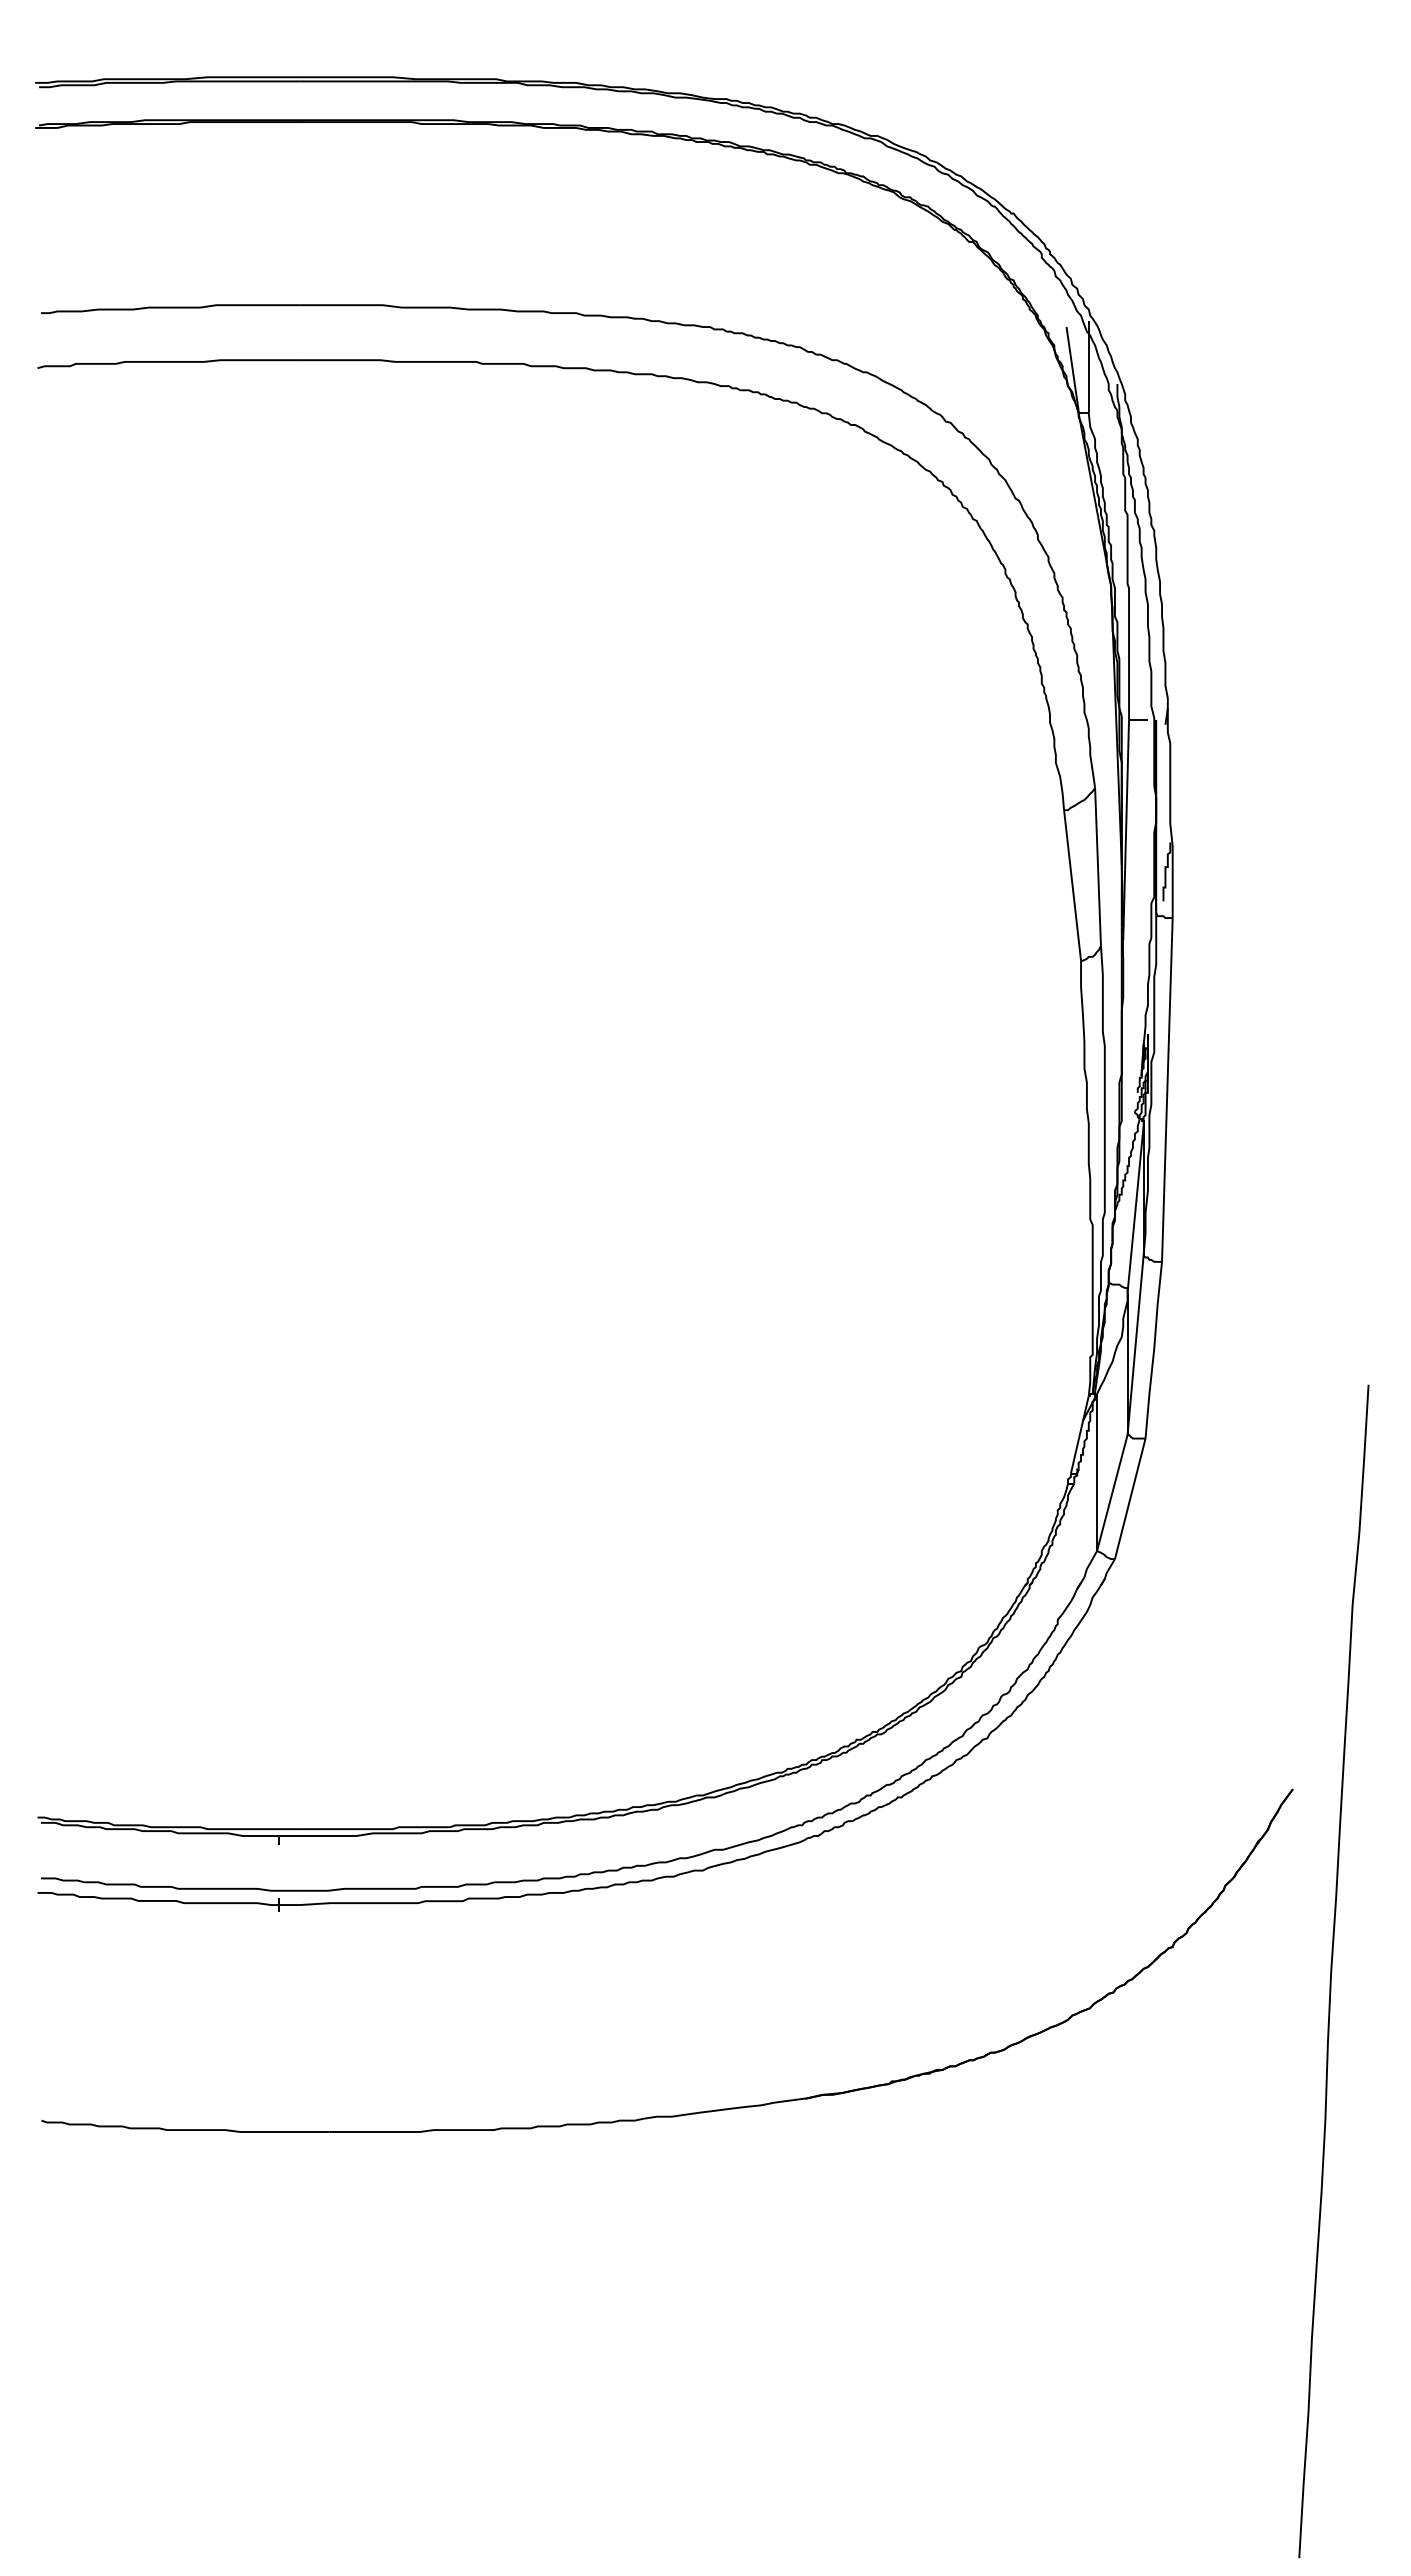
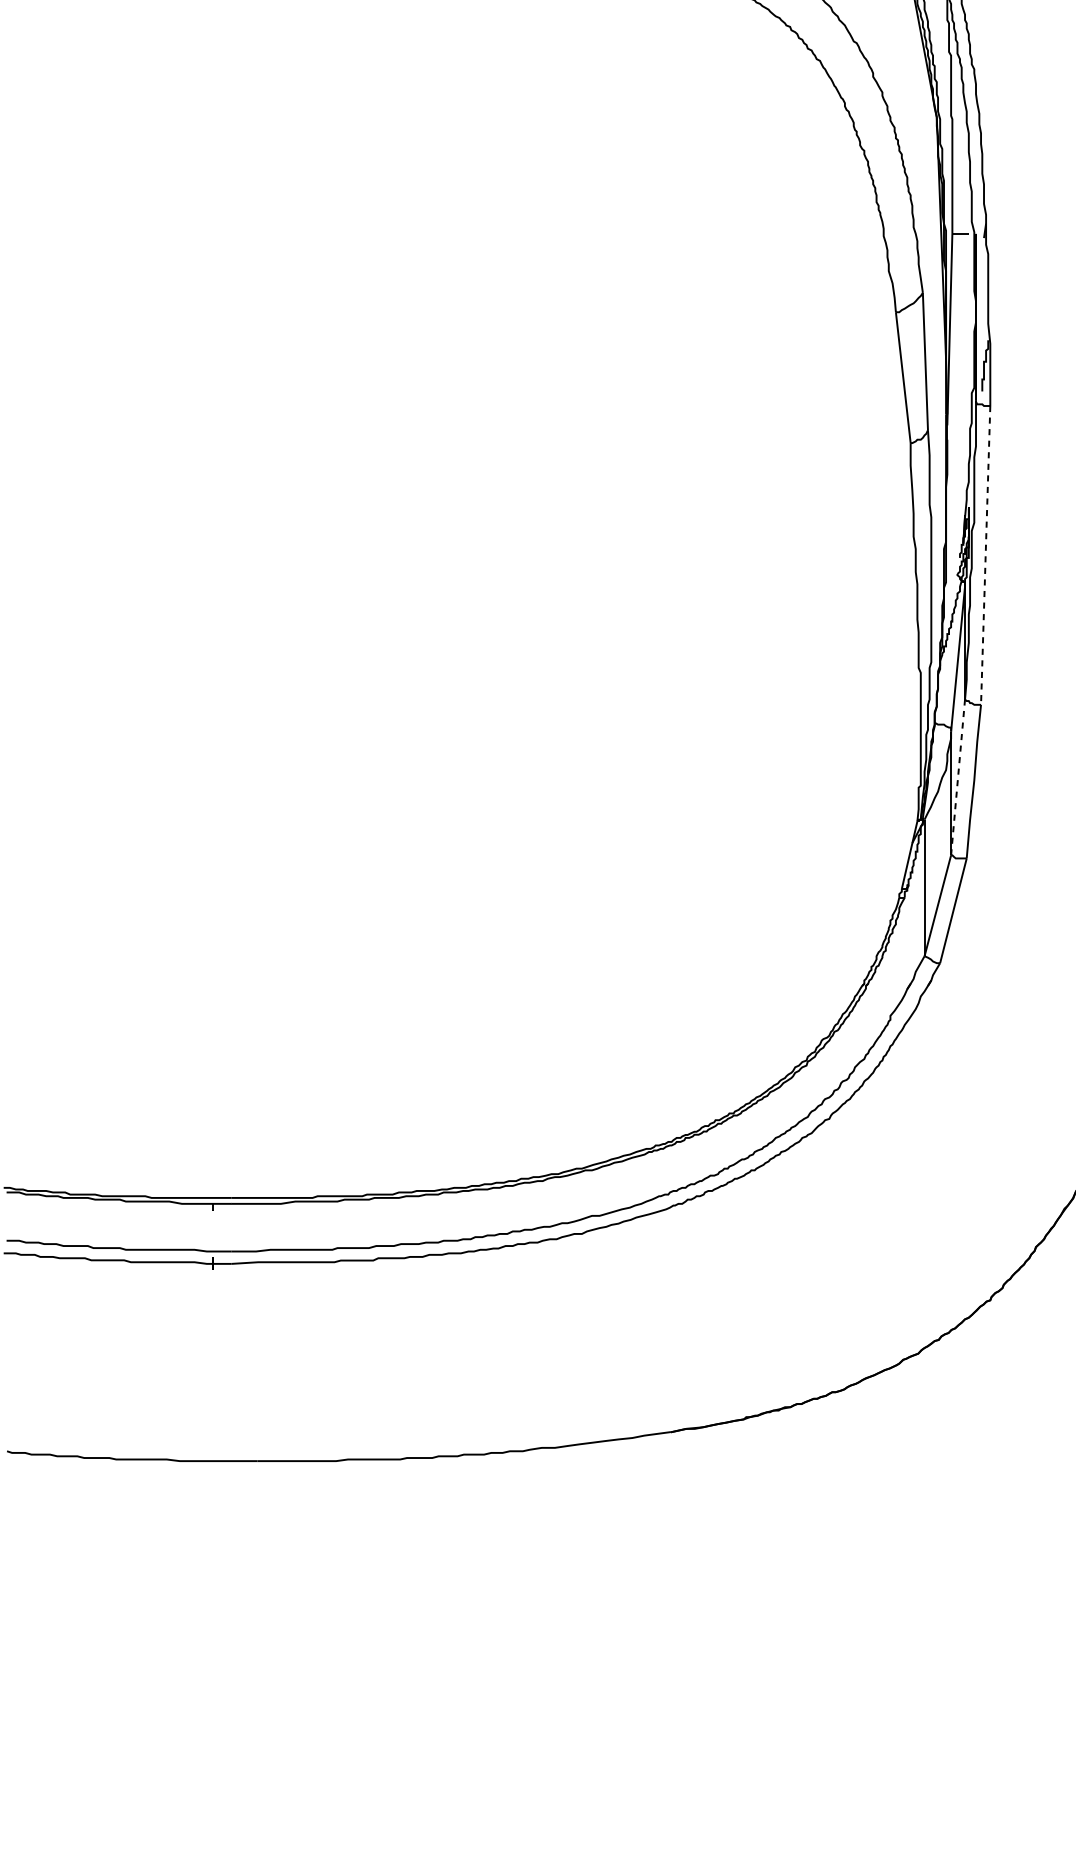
line: (1167, 1089) -> (985, 555), solid -> dashed
line: (1135, 1345) -> (957, 777), solid -> dashed

